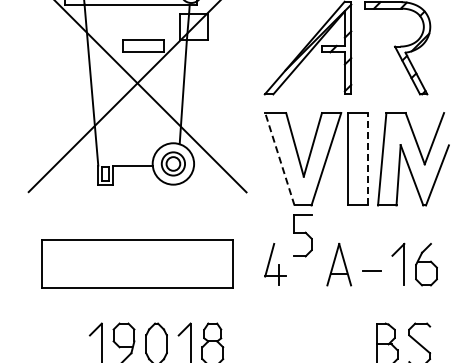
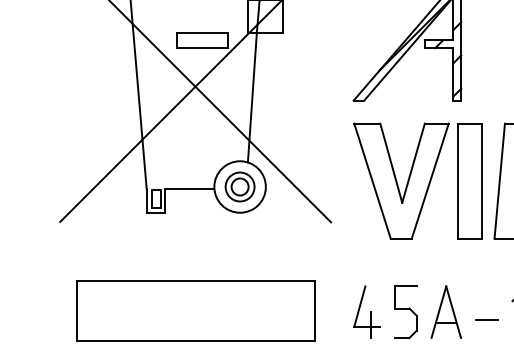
line: (279, 158) -> (372, 180), dashed -> solid
line: (367, 158) -> (481, 180), dashed -> solid
part: (302, 235) -> (405, 311), moved

